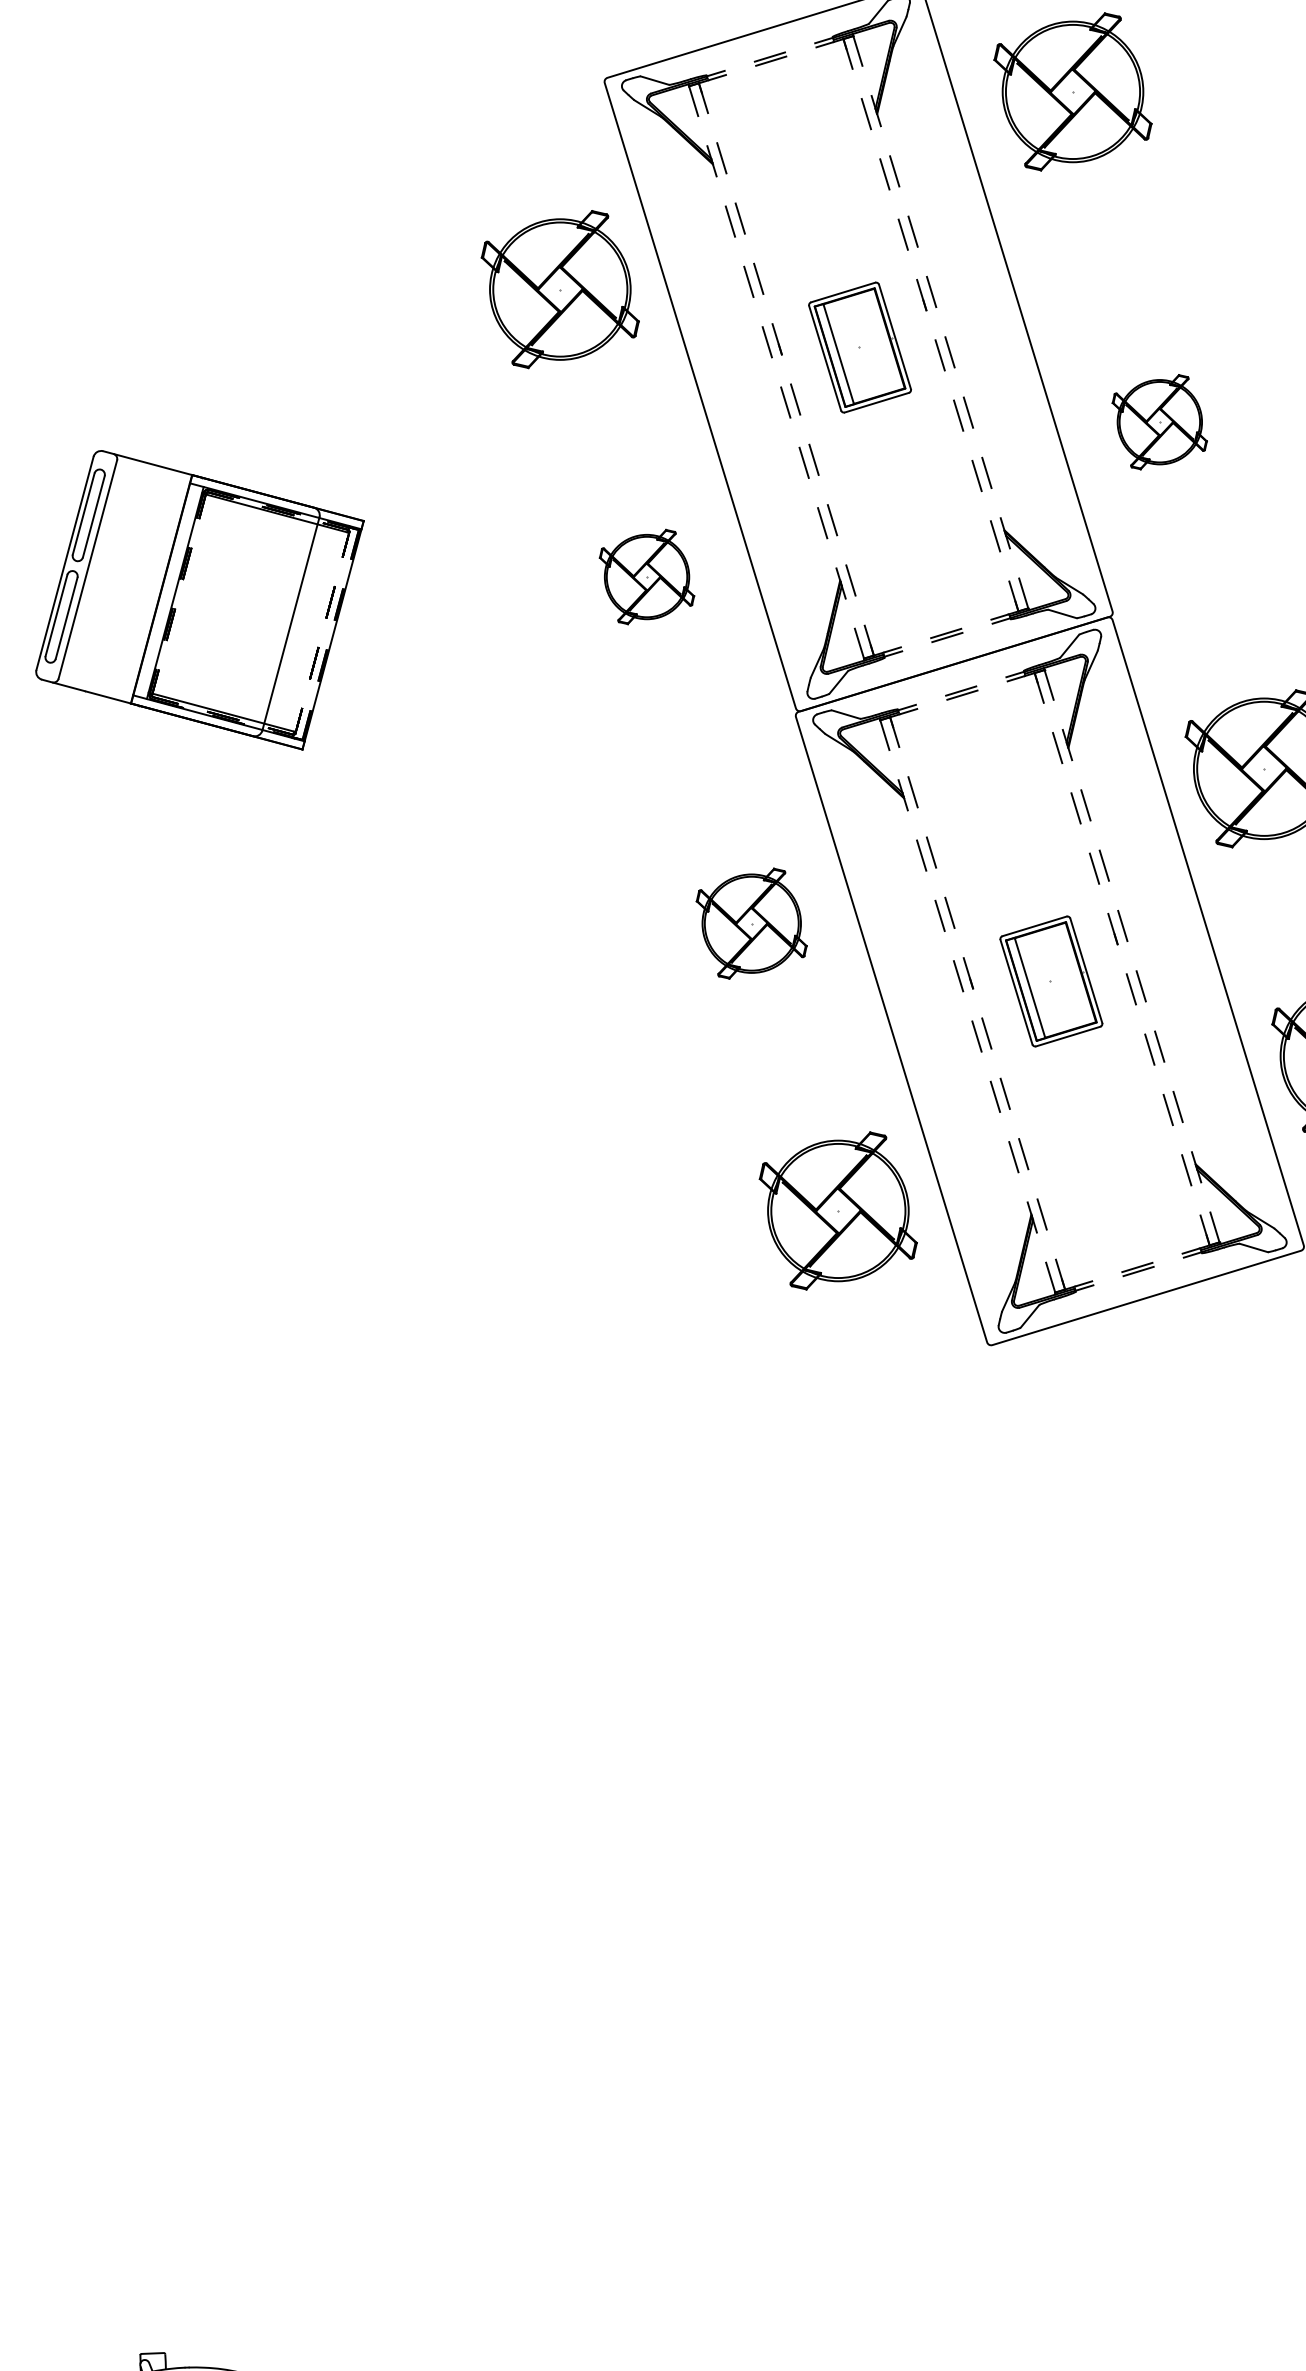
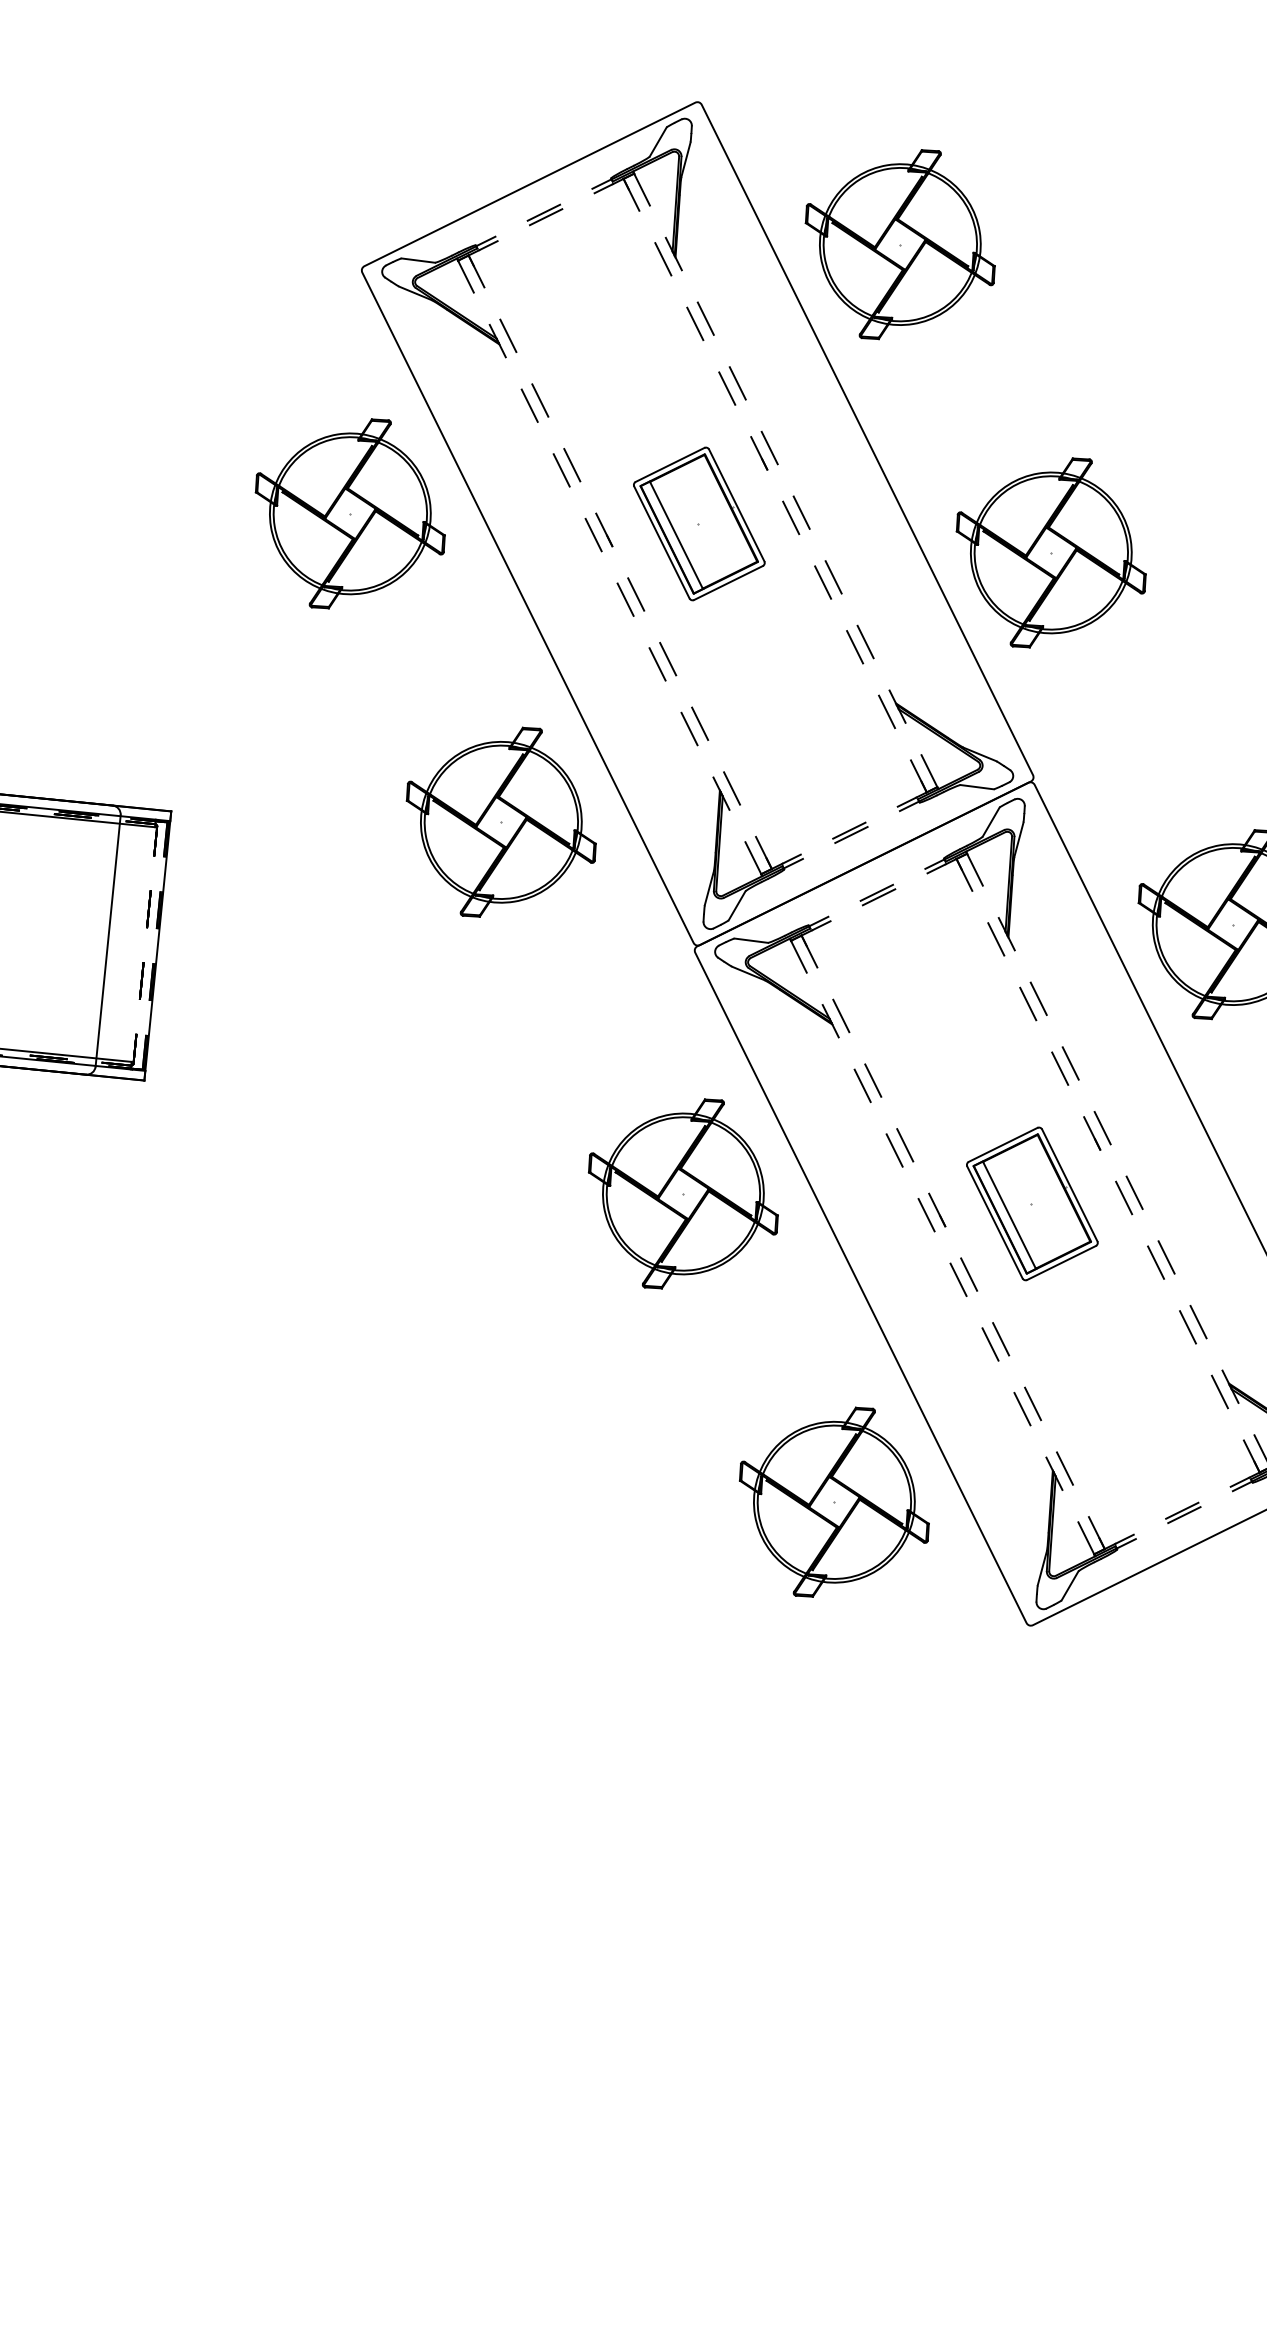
part: (1072, 91) -> (899, 244), moved
part: (1159, 421) -> (1050, 552), size x1.67
part: (646, 576) -> (500, 821), size x1.67
part: (751, 923) -> (683, 1193), size x1.43

